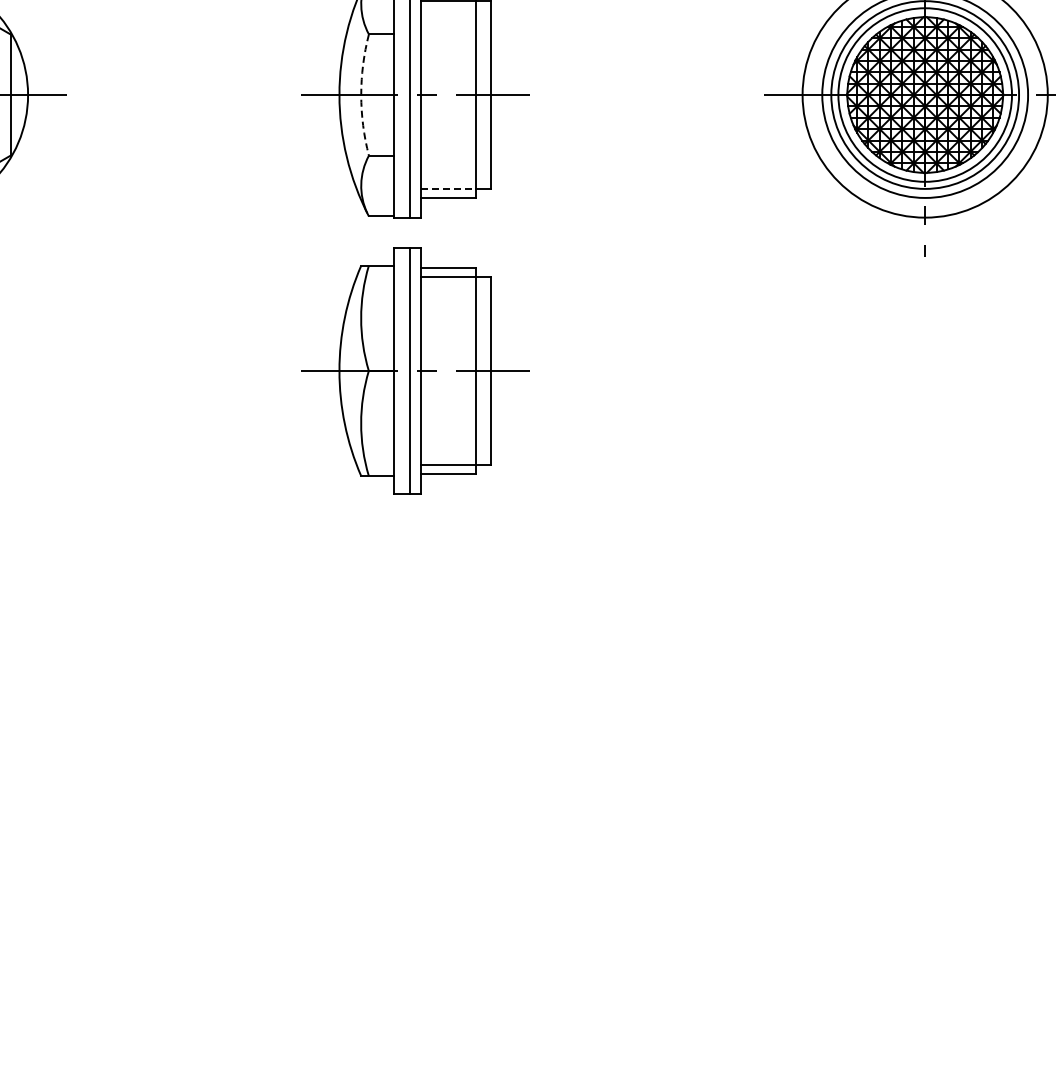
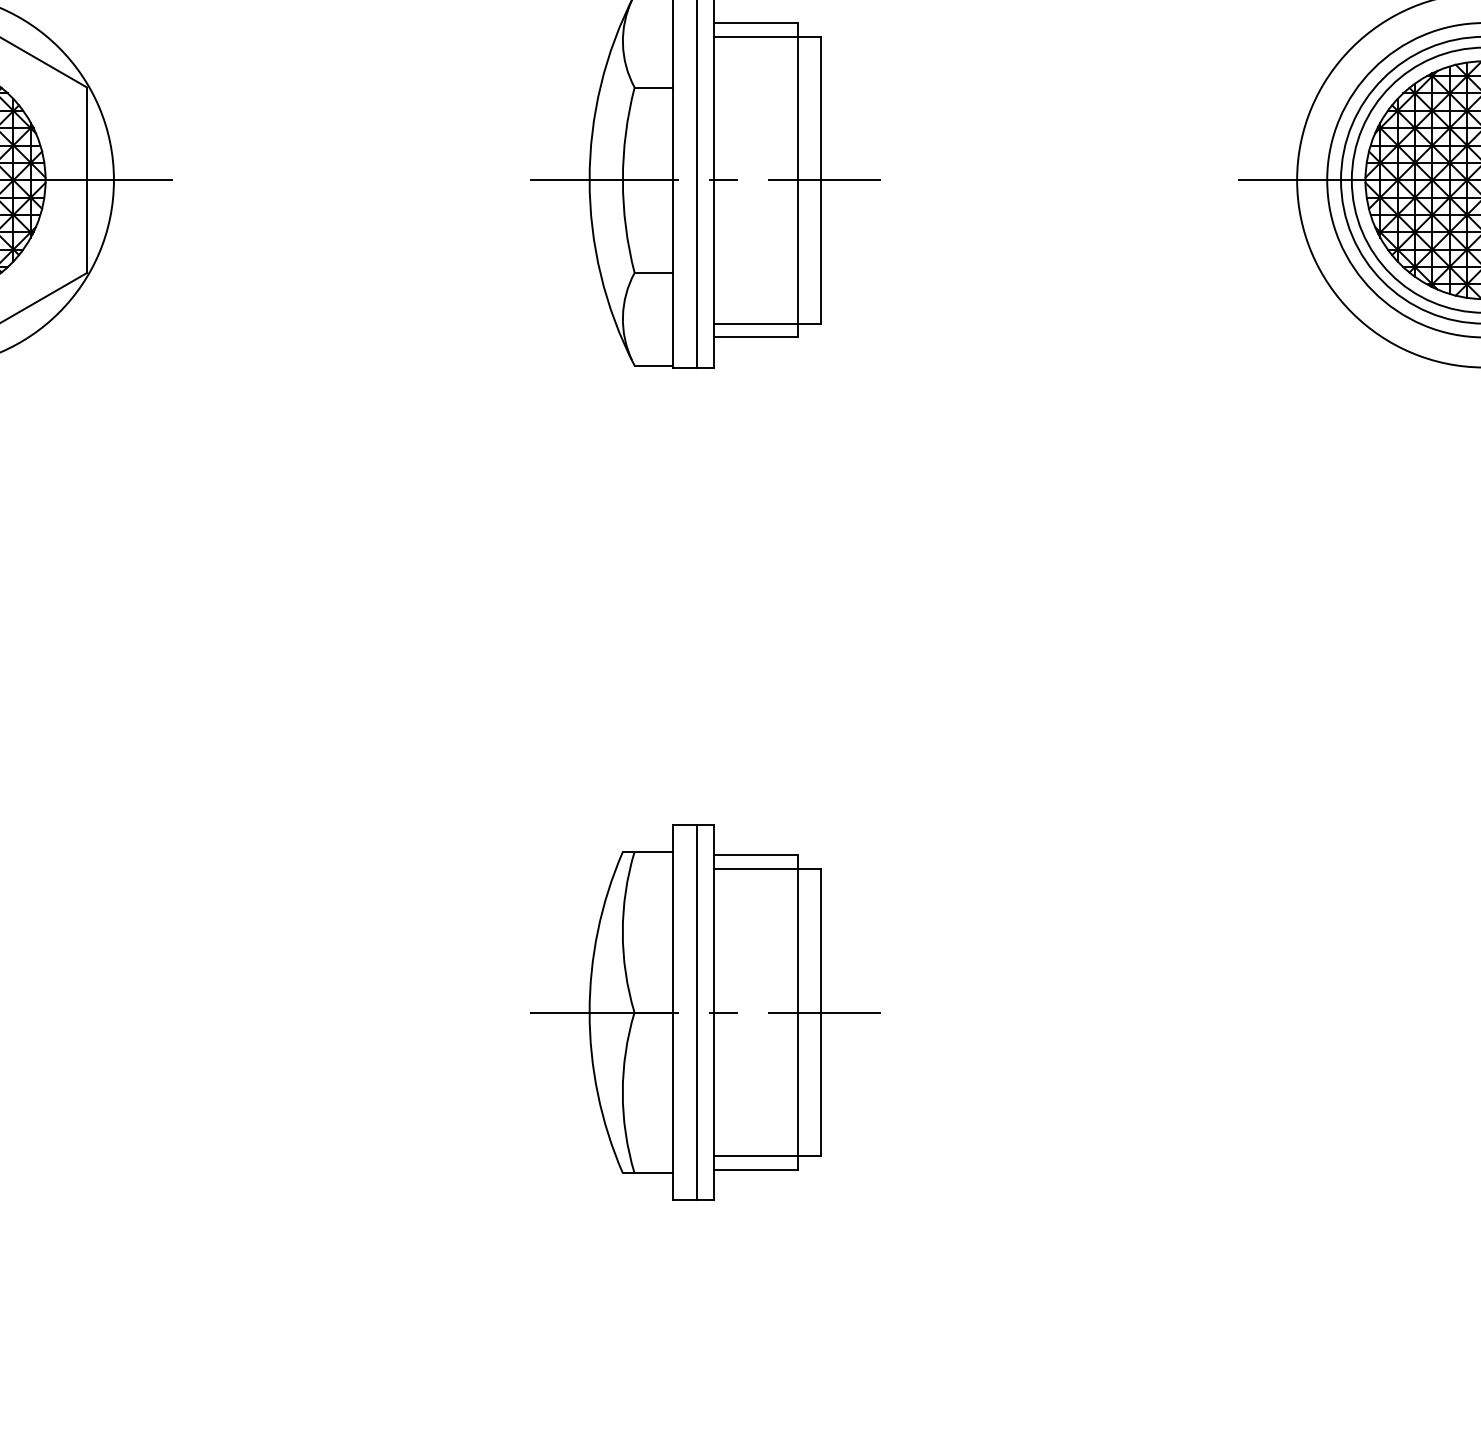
arc: (361, 95) -> (623, 180), dashed -> solid
line: (448, 188) -> (756, 322), dashed -> solid
part: (415, 370) -> (705, 1011), moved

